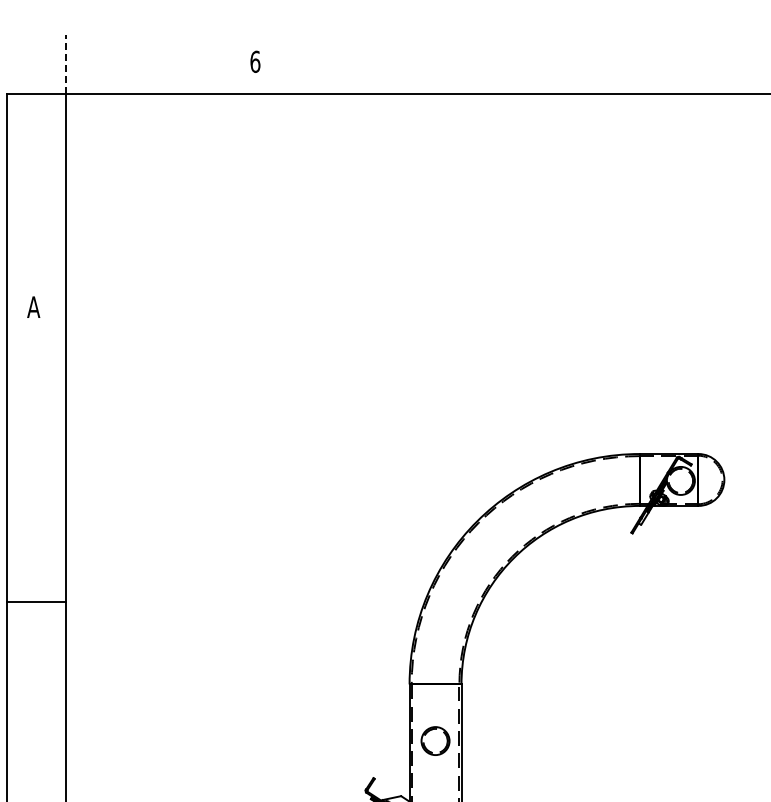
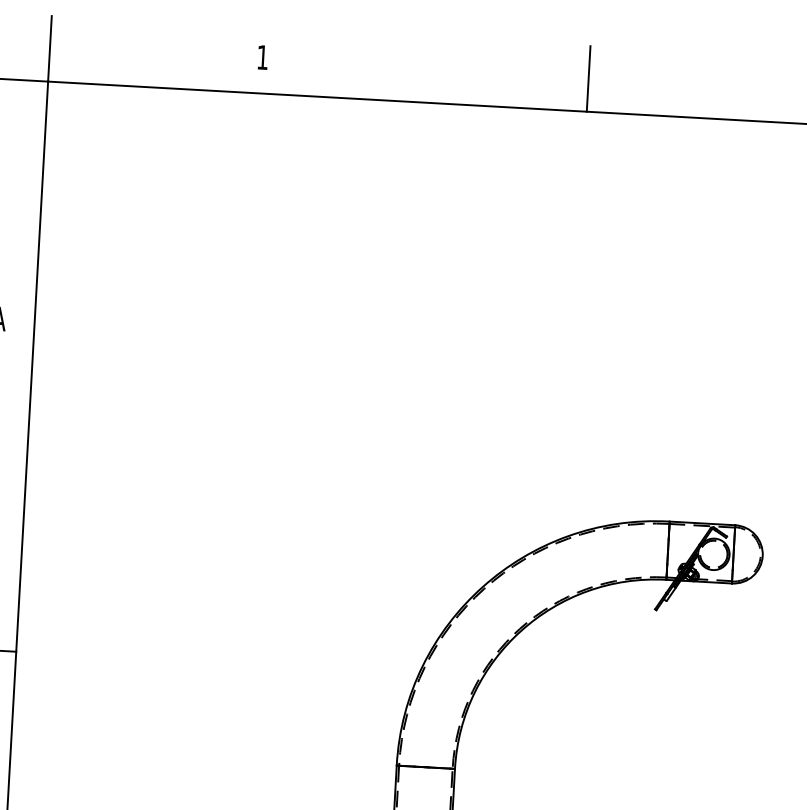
text: (255, 61) -> (262, 57), 6 -> 1
line: (65, 64) -> (49, 48), dashed -> solid
line: (545, 64) -> (588, 78), added

